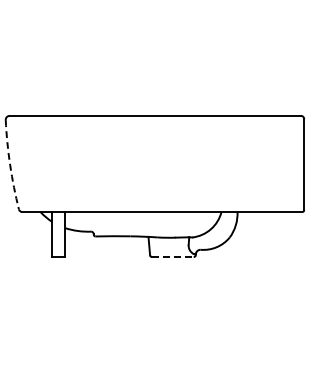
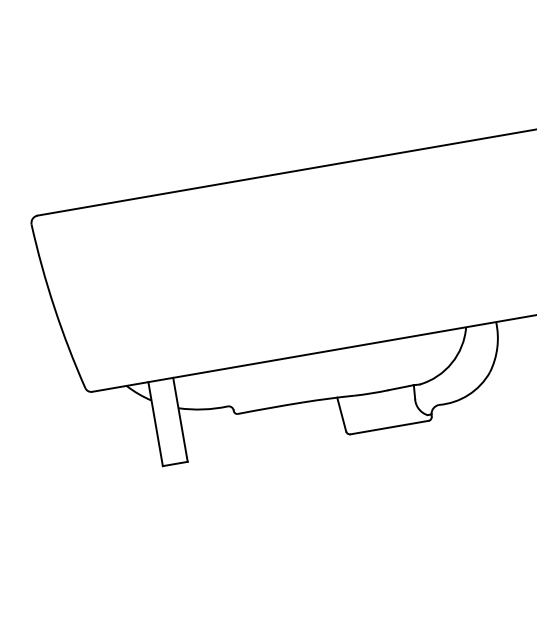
arc: (10, 165) -> (55, 308), dashed -> solid
line: (172, 257) -> (388, 428), dashed -> solid

